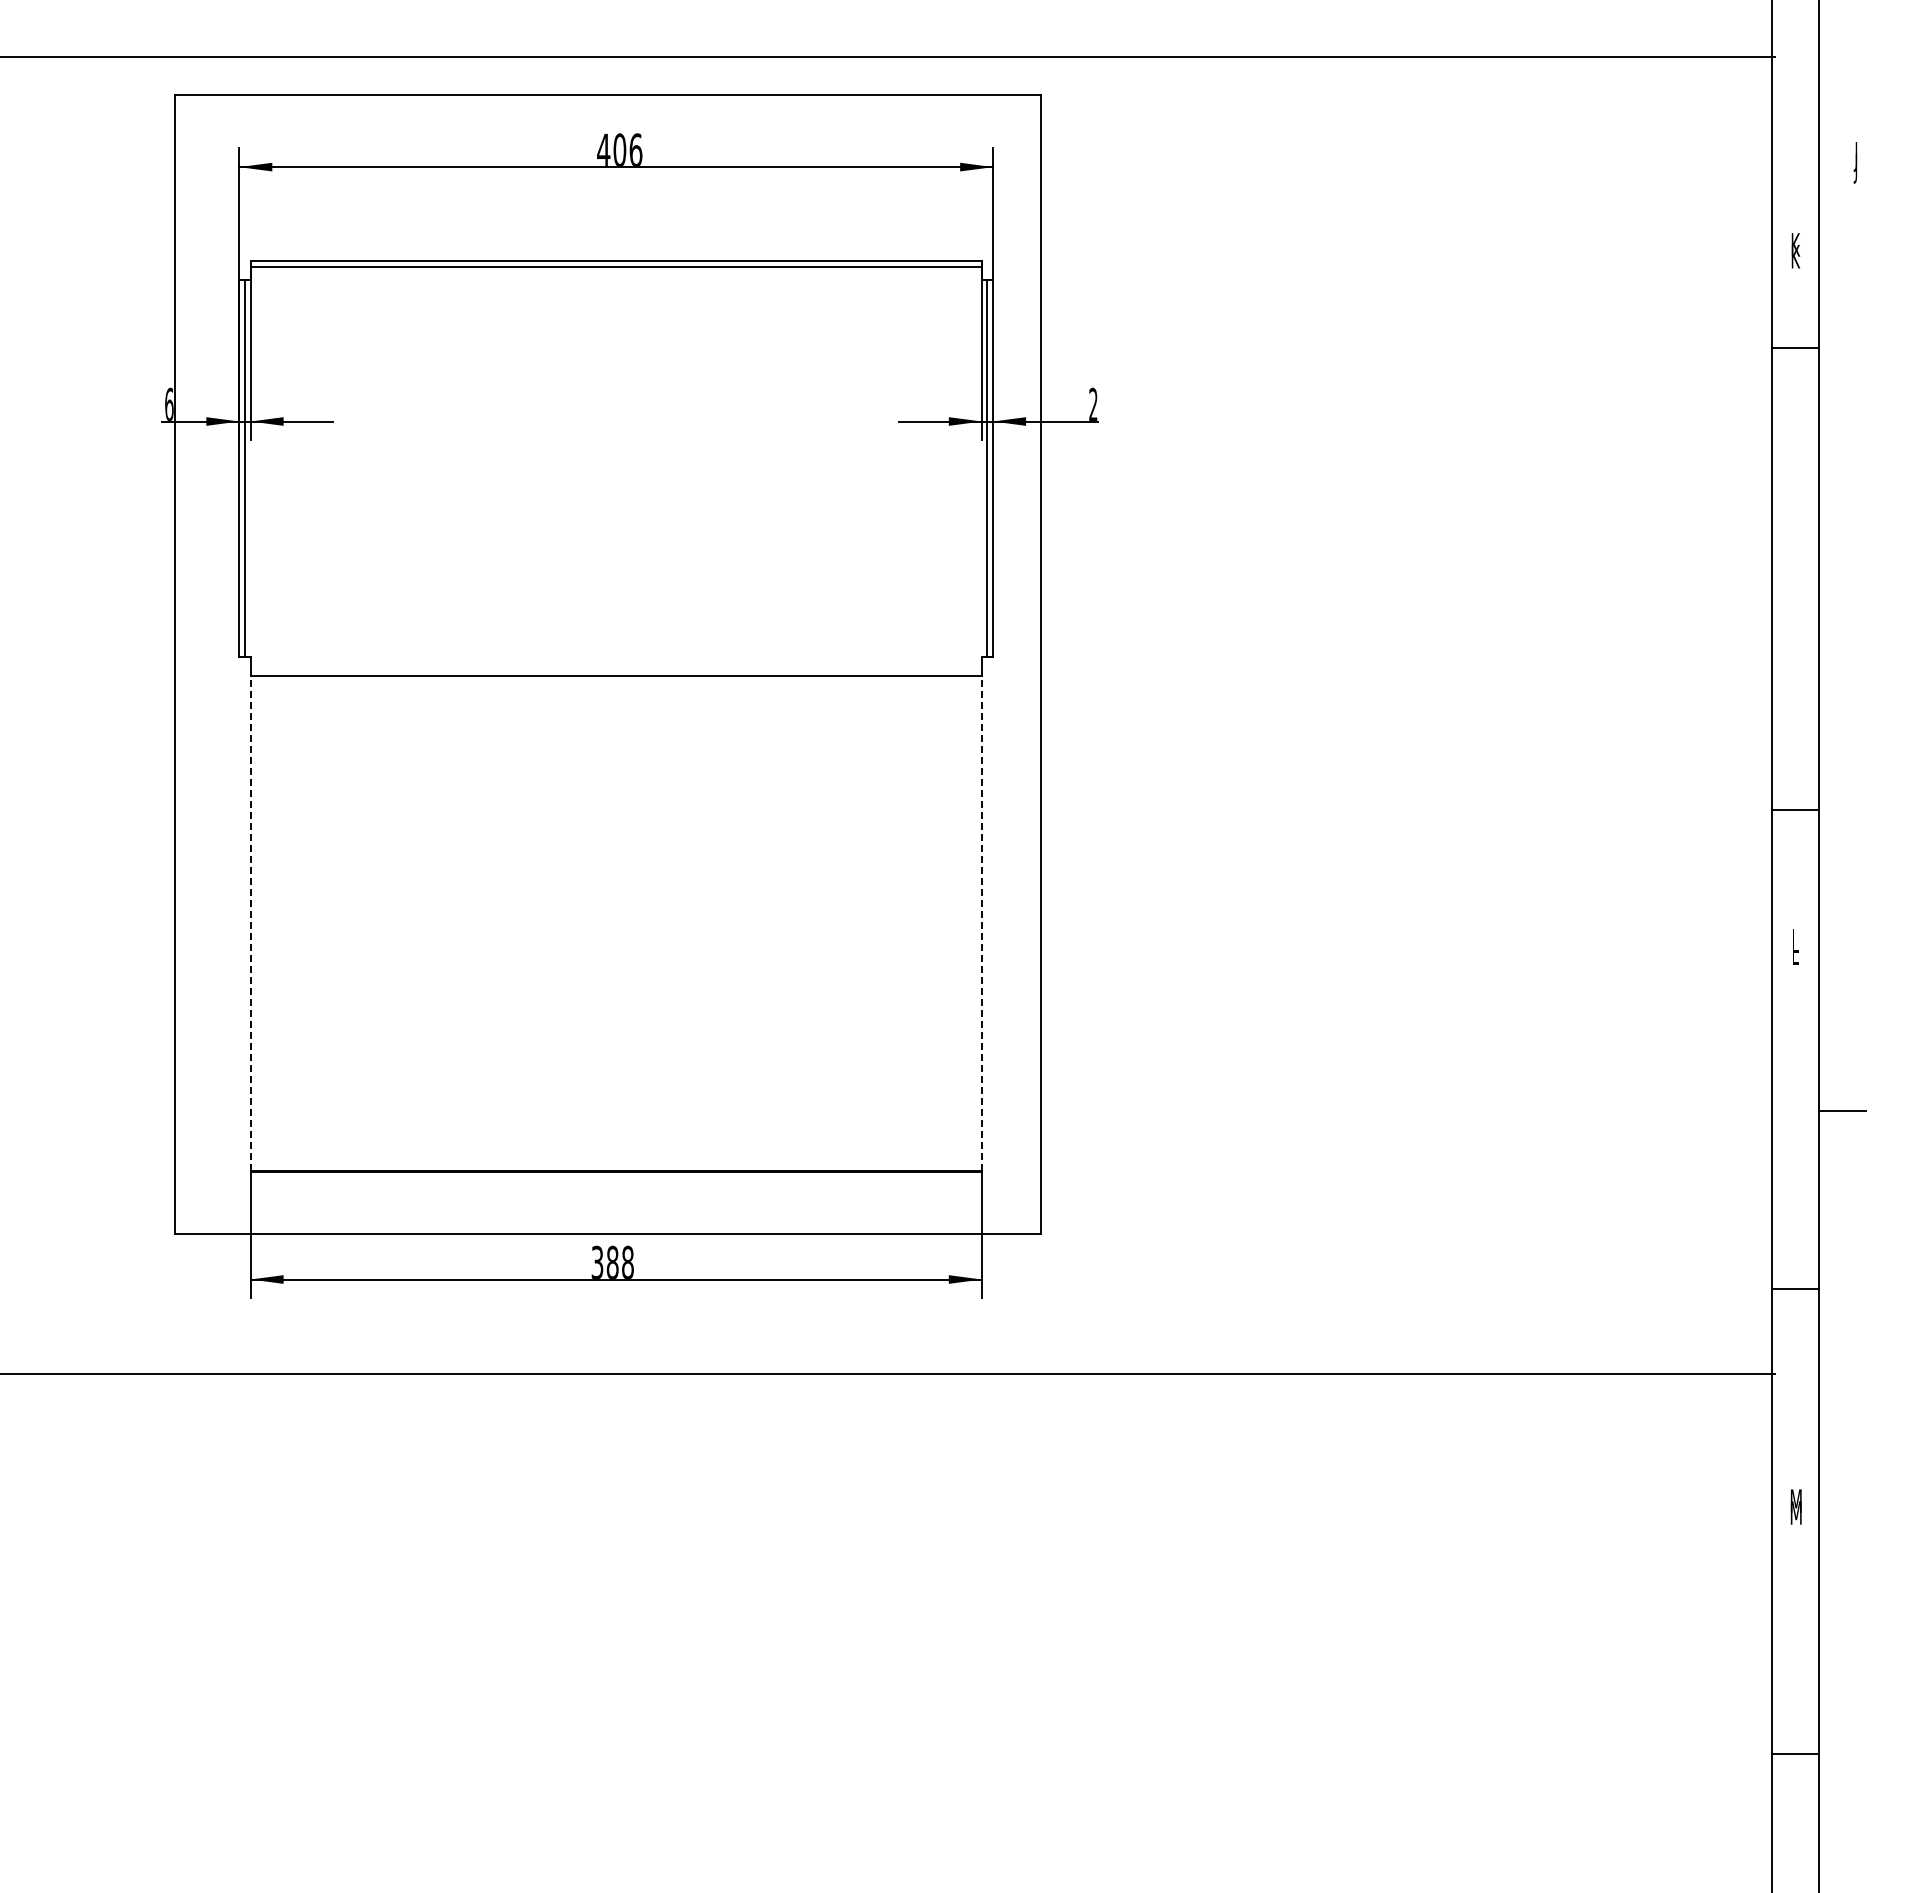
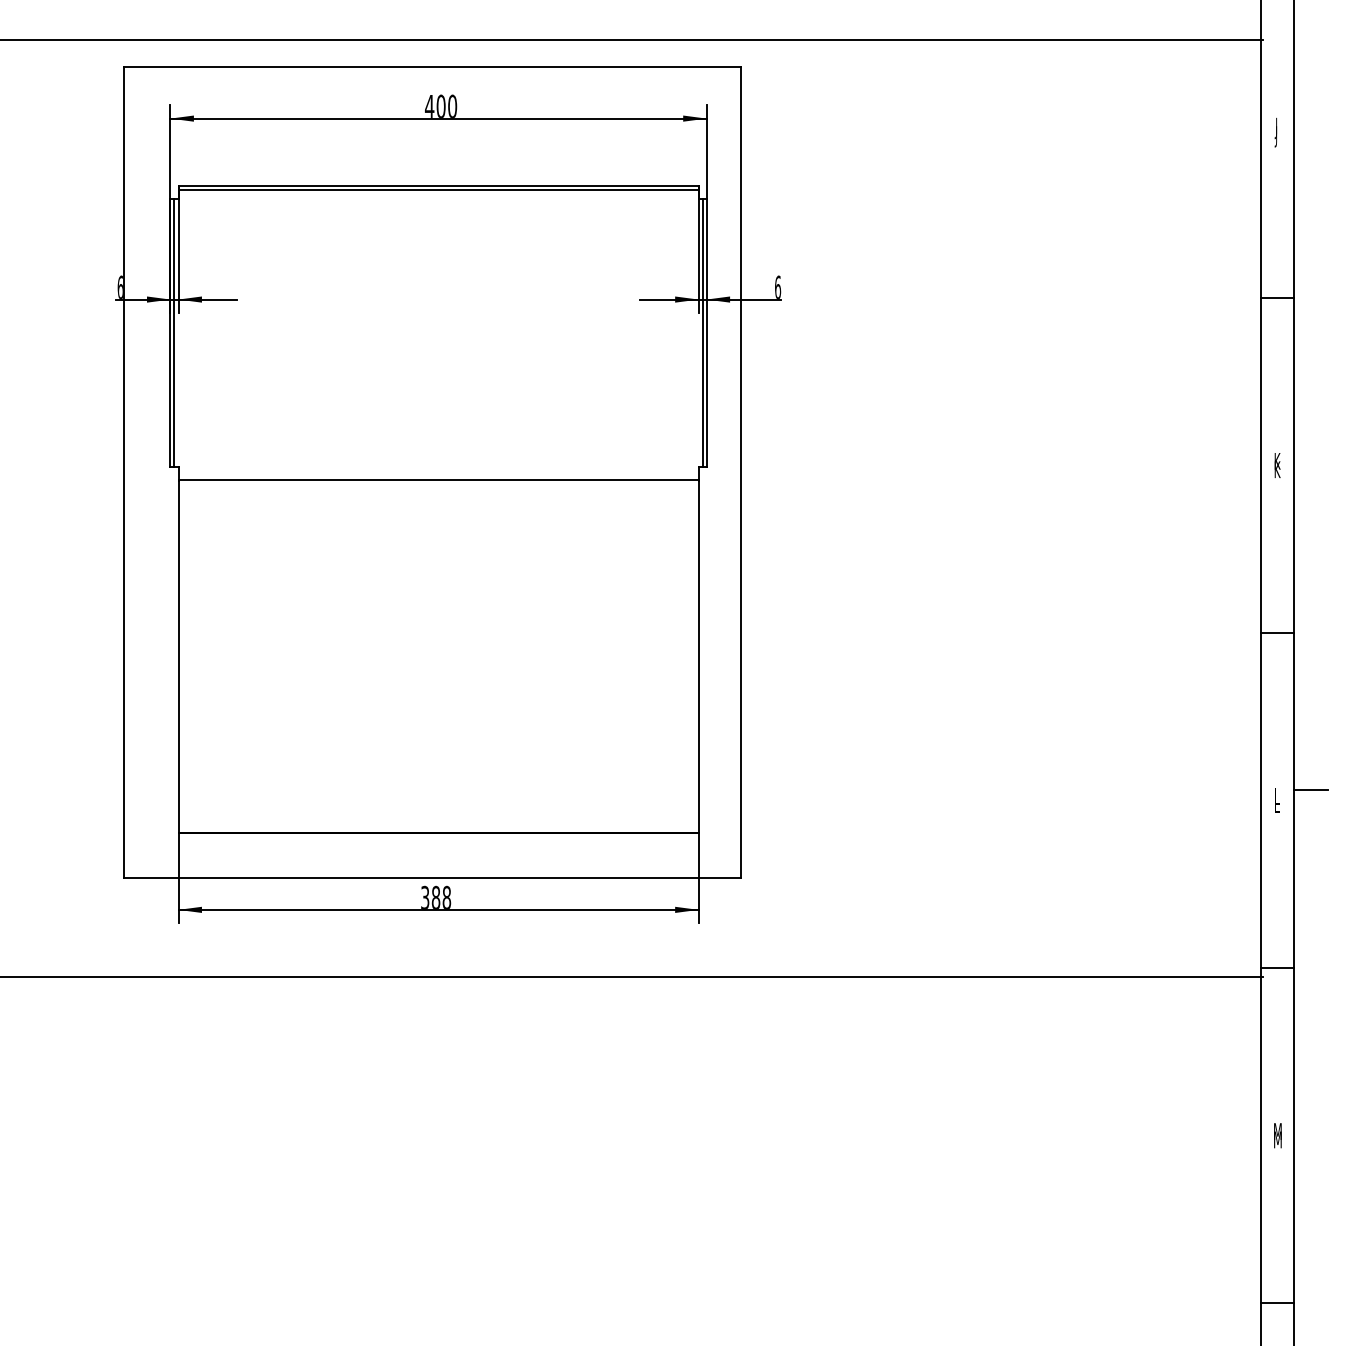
text: (635, 149) -> (452, 106), 406 -> 400
text: (1855, 162) -> (1275, 132), moved
text: (1795, 250) -> (1277, 465), moved
line: (1795, 347) -> (1277, 297), moved
text: (1093, 403) -> (778, 286), 2 -> 6
line: (1795, 810) -> (1277, 633), moved
line: (250, 923) -> (178, 656), dashed -> solid
line: (981, 923) -> (698, 656), dashed -> solid
text: (1795, 946) -> (1277, 800), moved
line: (1795, 1289) -> (1277, 968), moved
text: (1795, 1506) -> (1277, 1135), moved
line: (1795, 1754) -> (1277, 1303), moved

